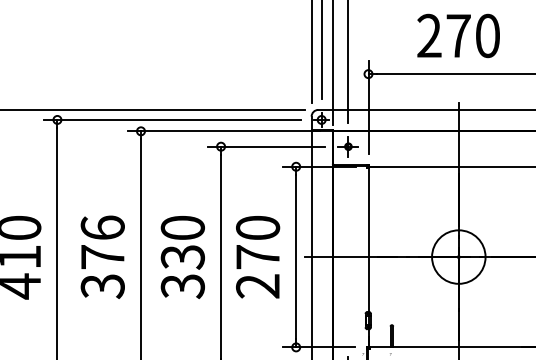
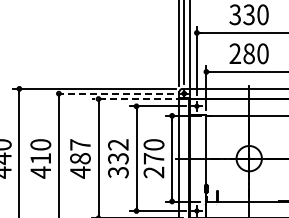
text: (457, 35) -> (248, 53), 270 -> 280
line: (172, 119) -> (113, 93), solid -> dashed
line: (223, 132) -> (137, 99), solid -> dashed
text: (183, 227) -> (118, 144), 330 -> 332
text: (102, 256) -> (80, 158), 376 -> 487

